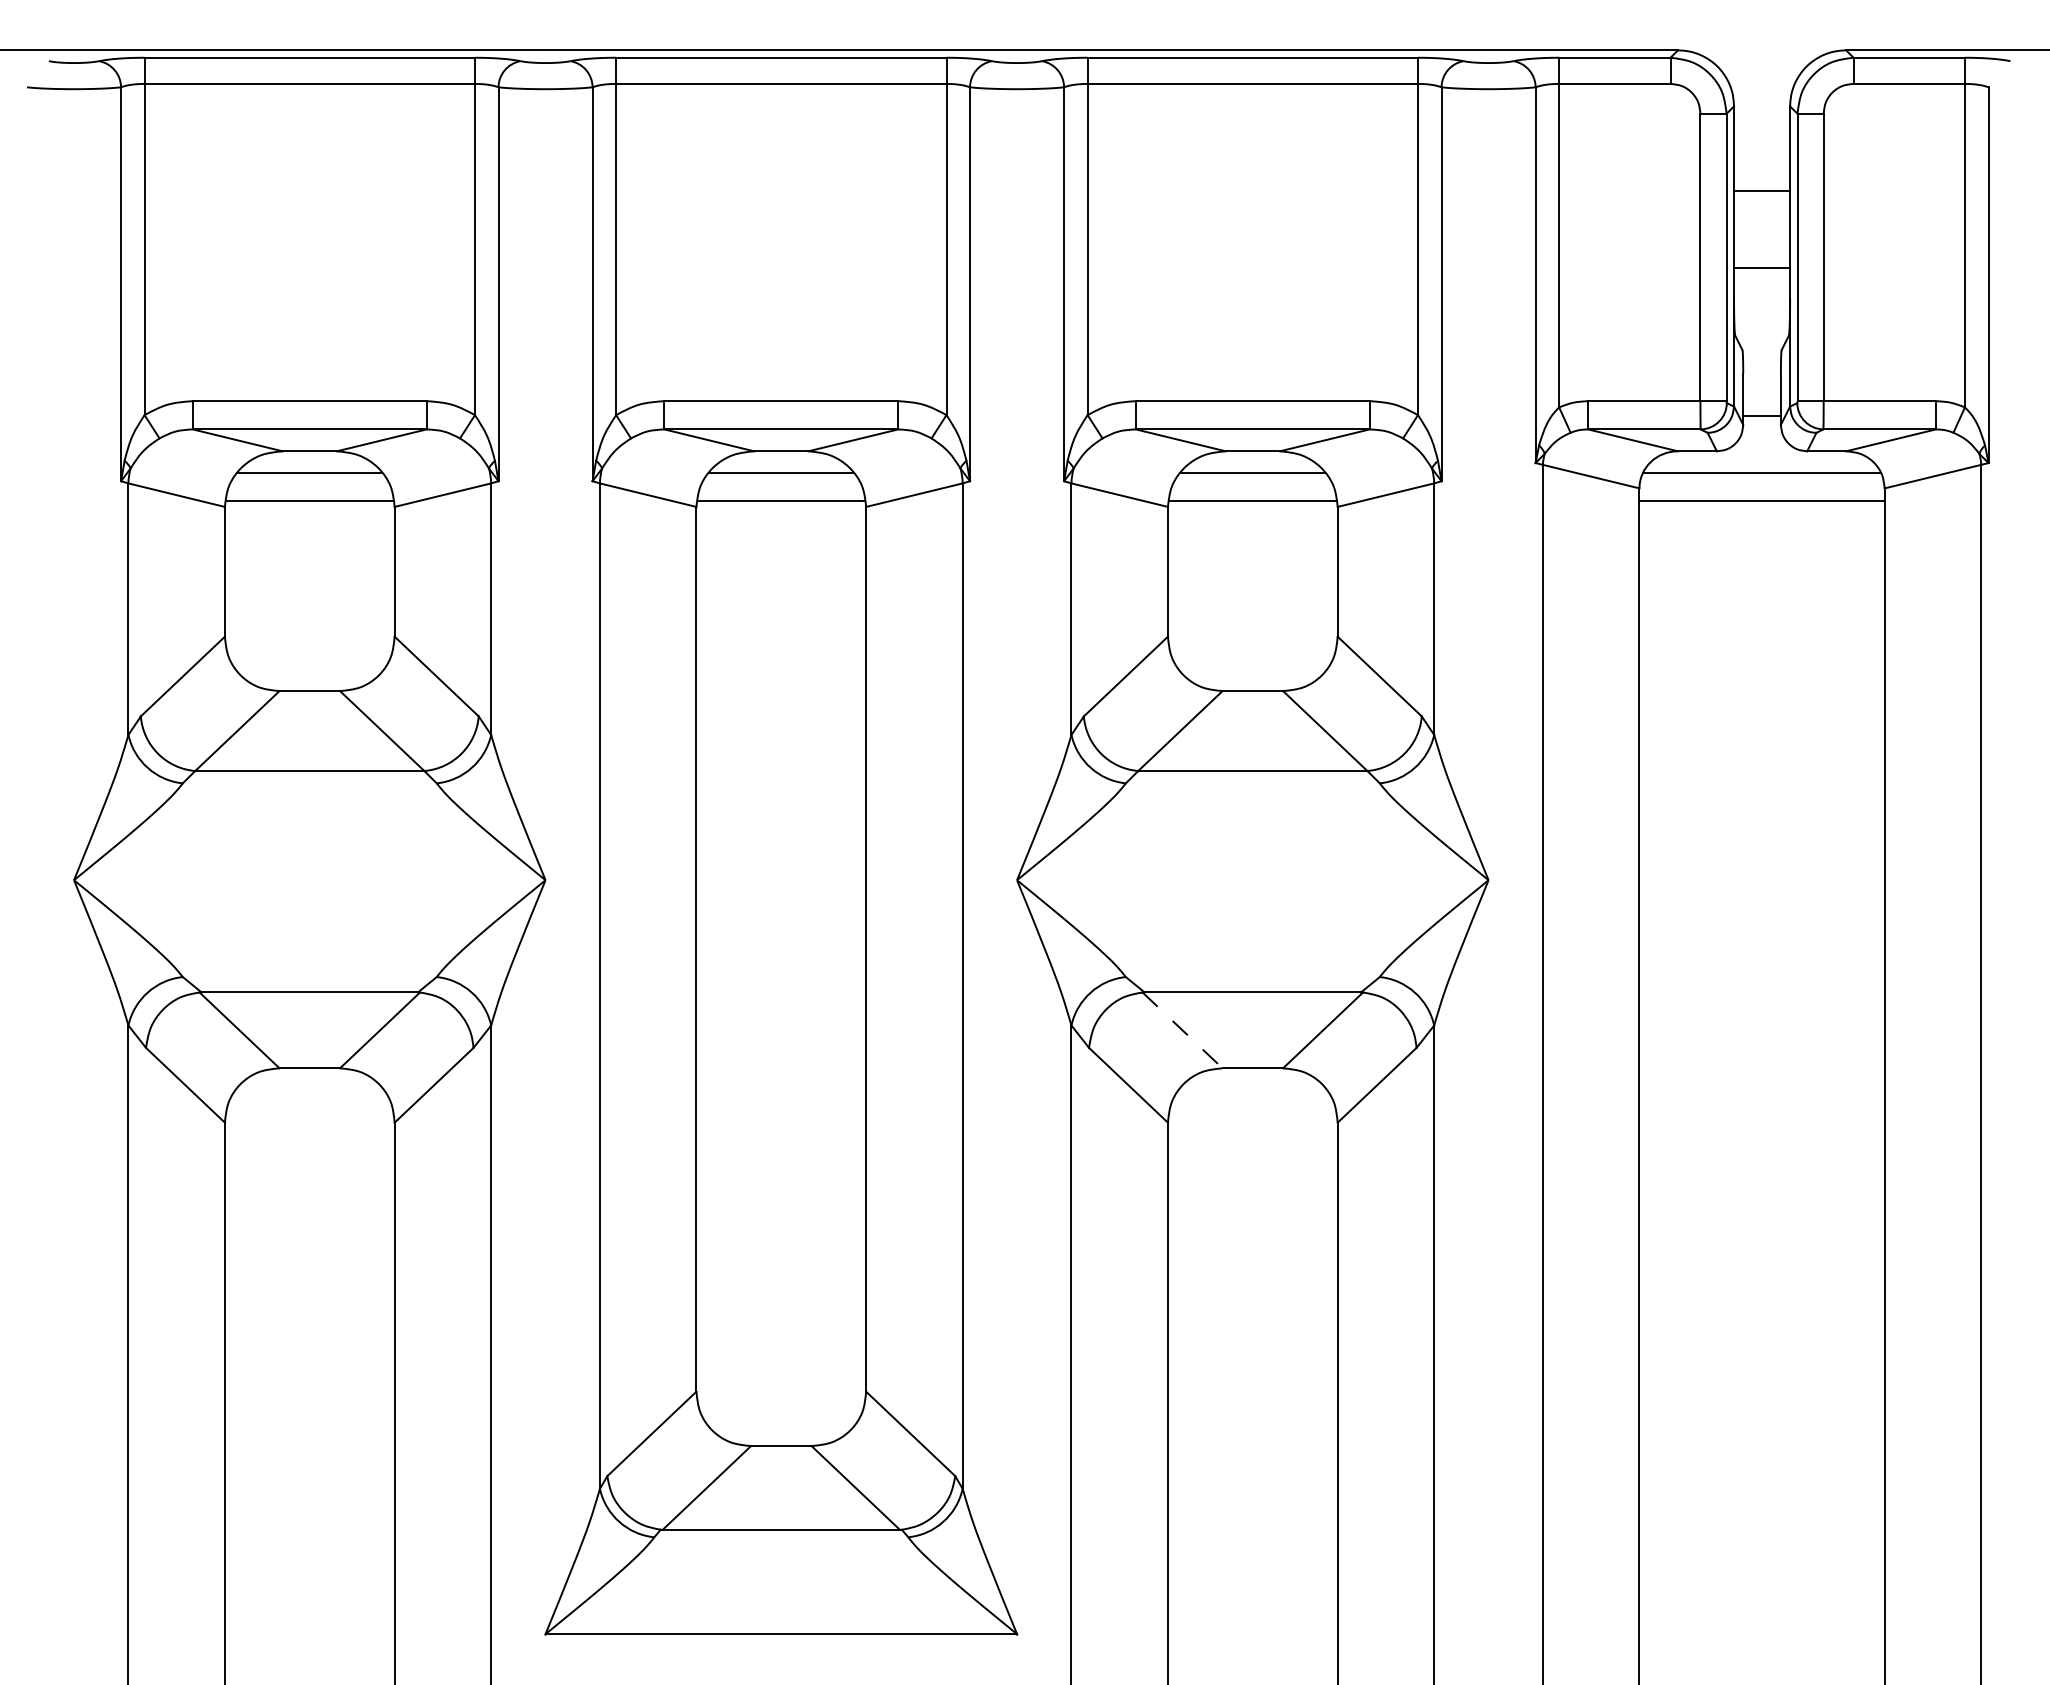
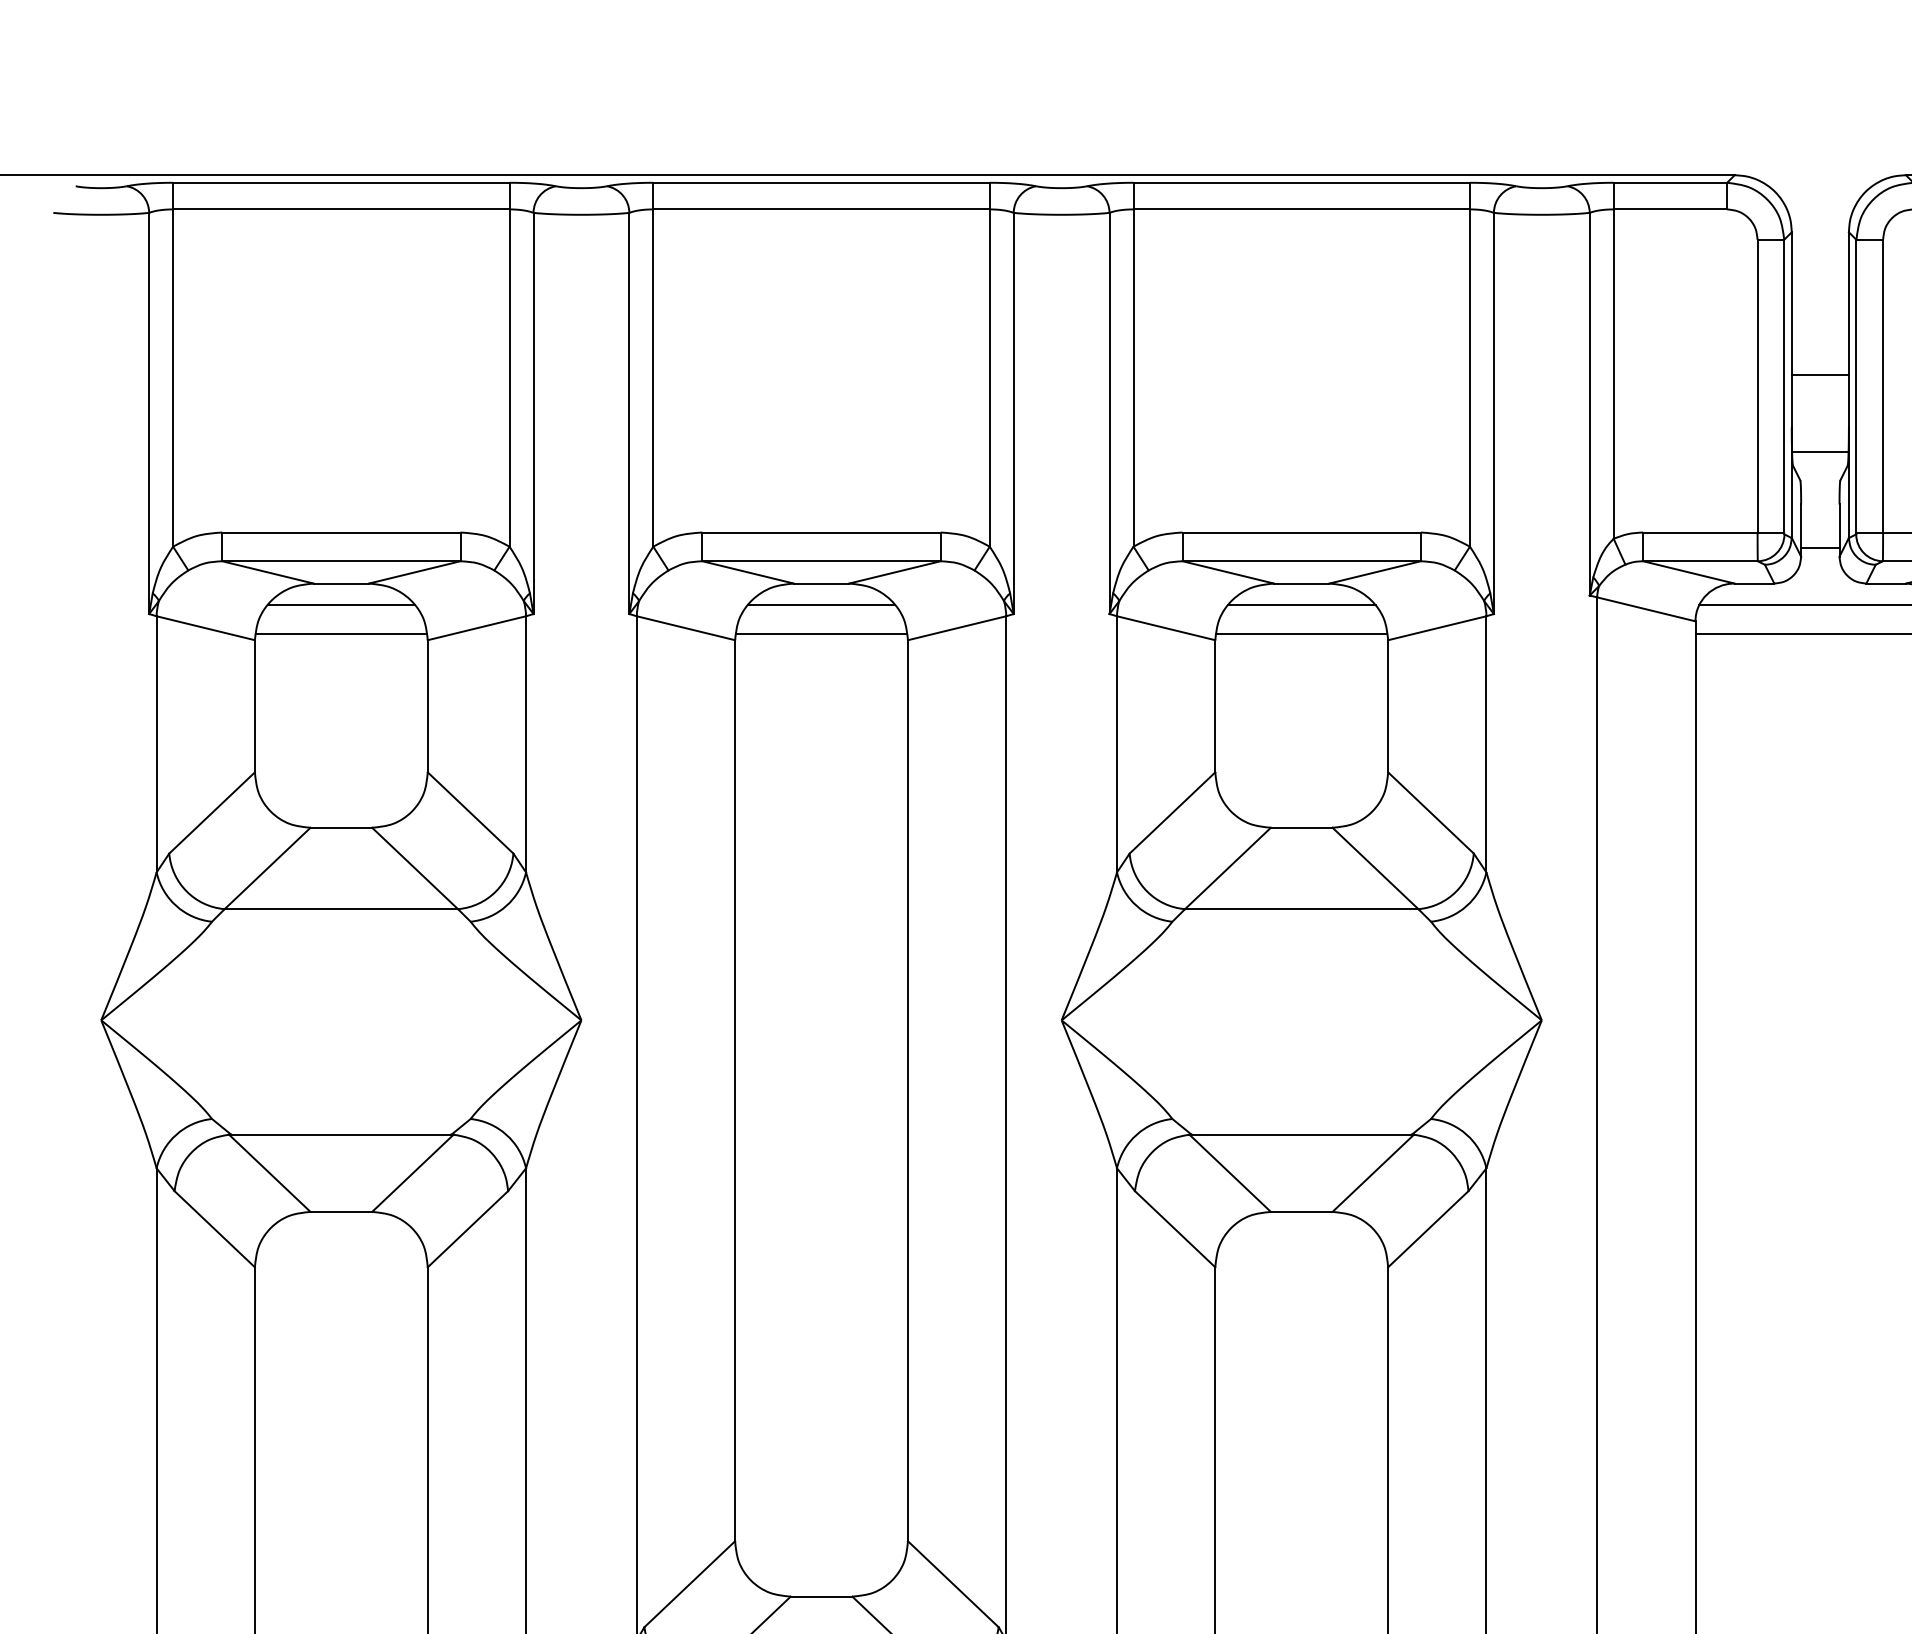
line: (1762, 191) -> (1820, 374), moved
line: (1761, 267) -> (1819, 451), moved
line: (1182, 1030) -> (1230, 1173), dashed -> solid

